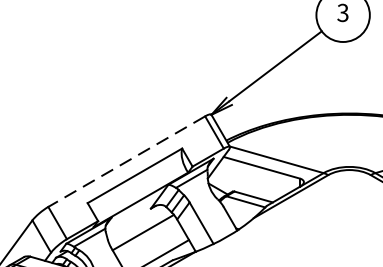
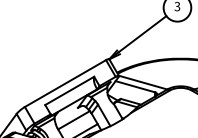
line: (126, 161) -> (65, 83), dashed -> solid

